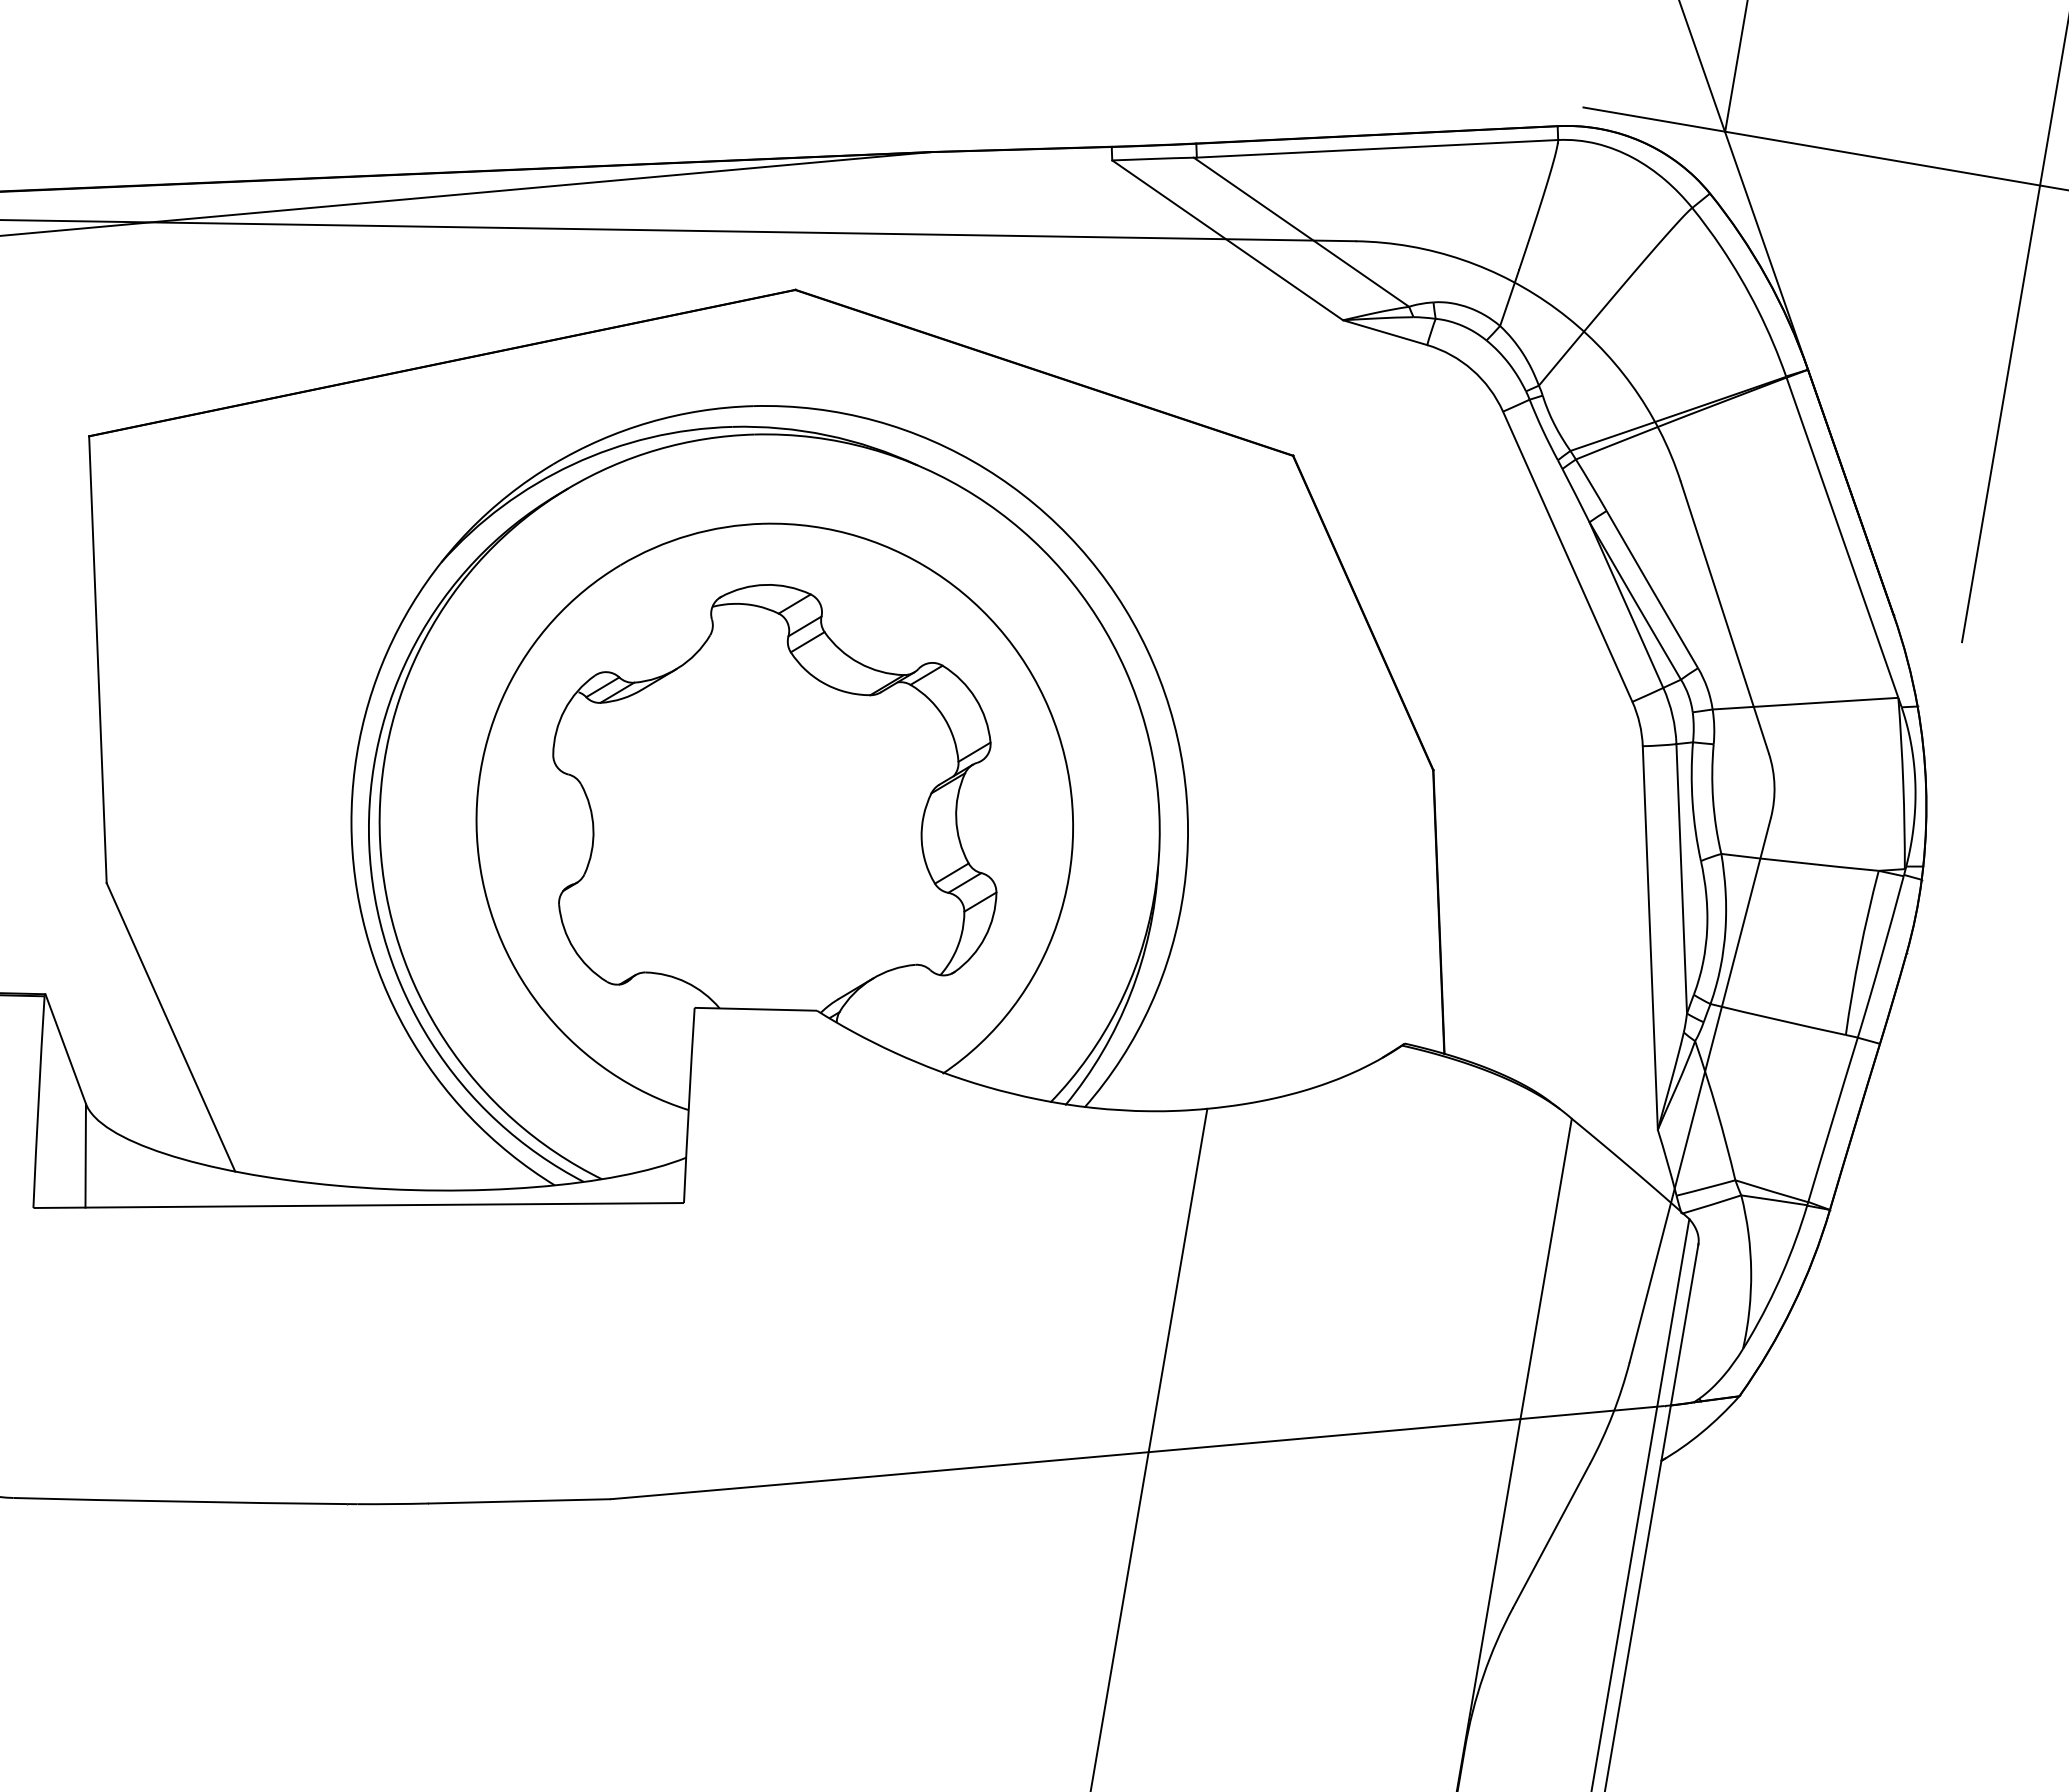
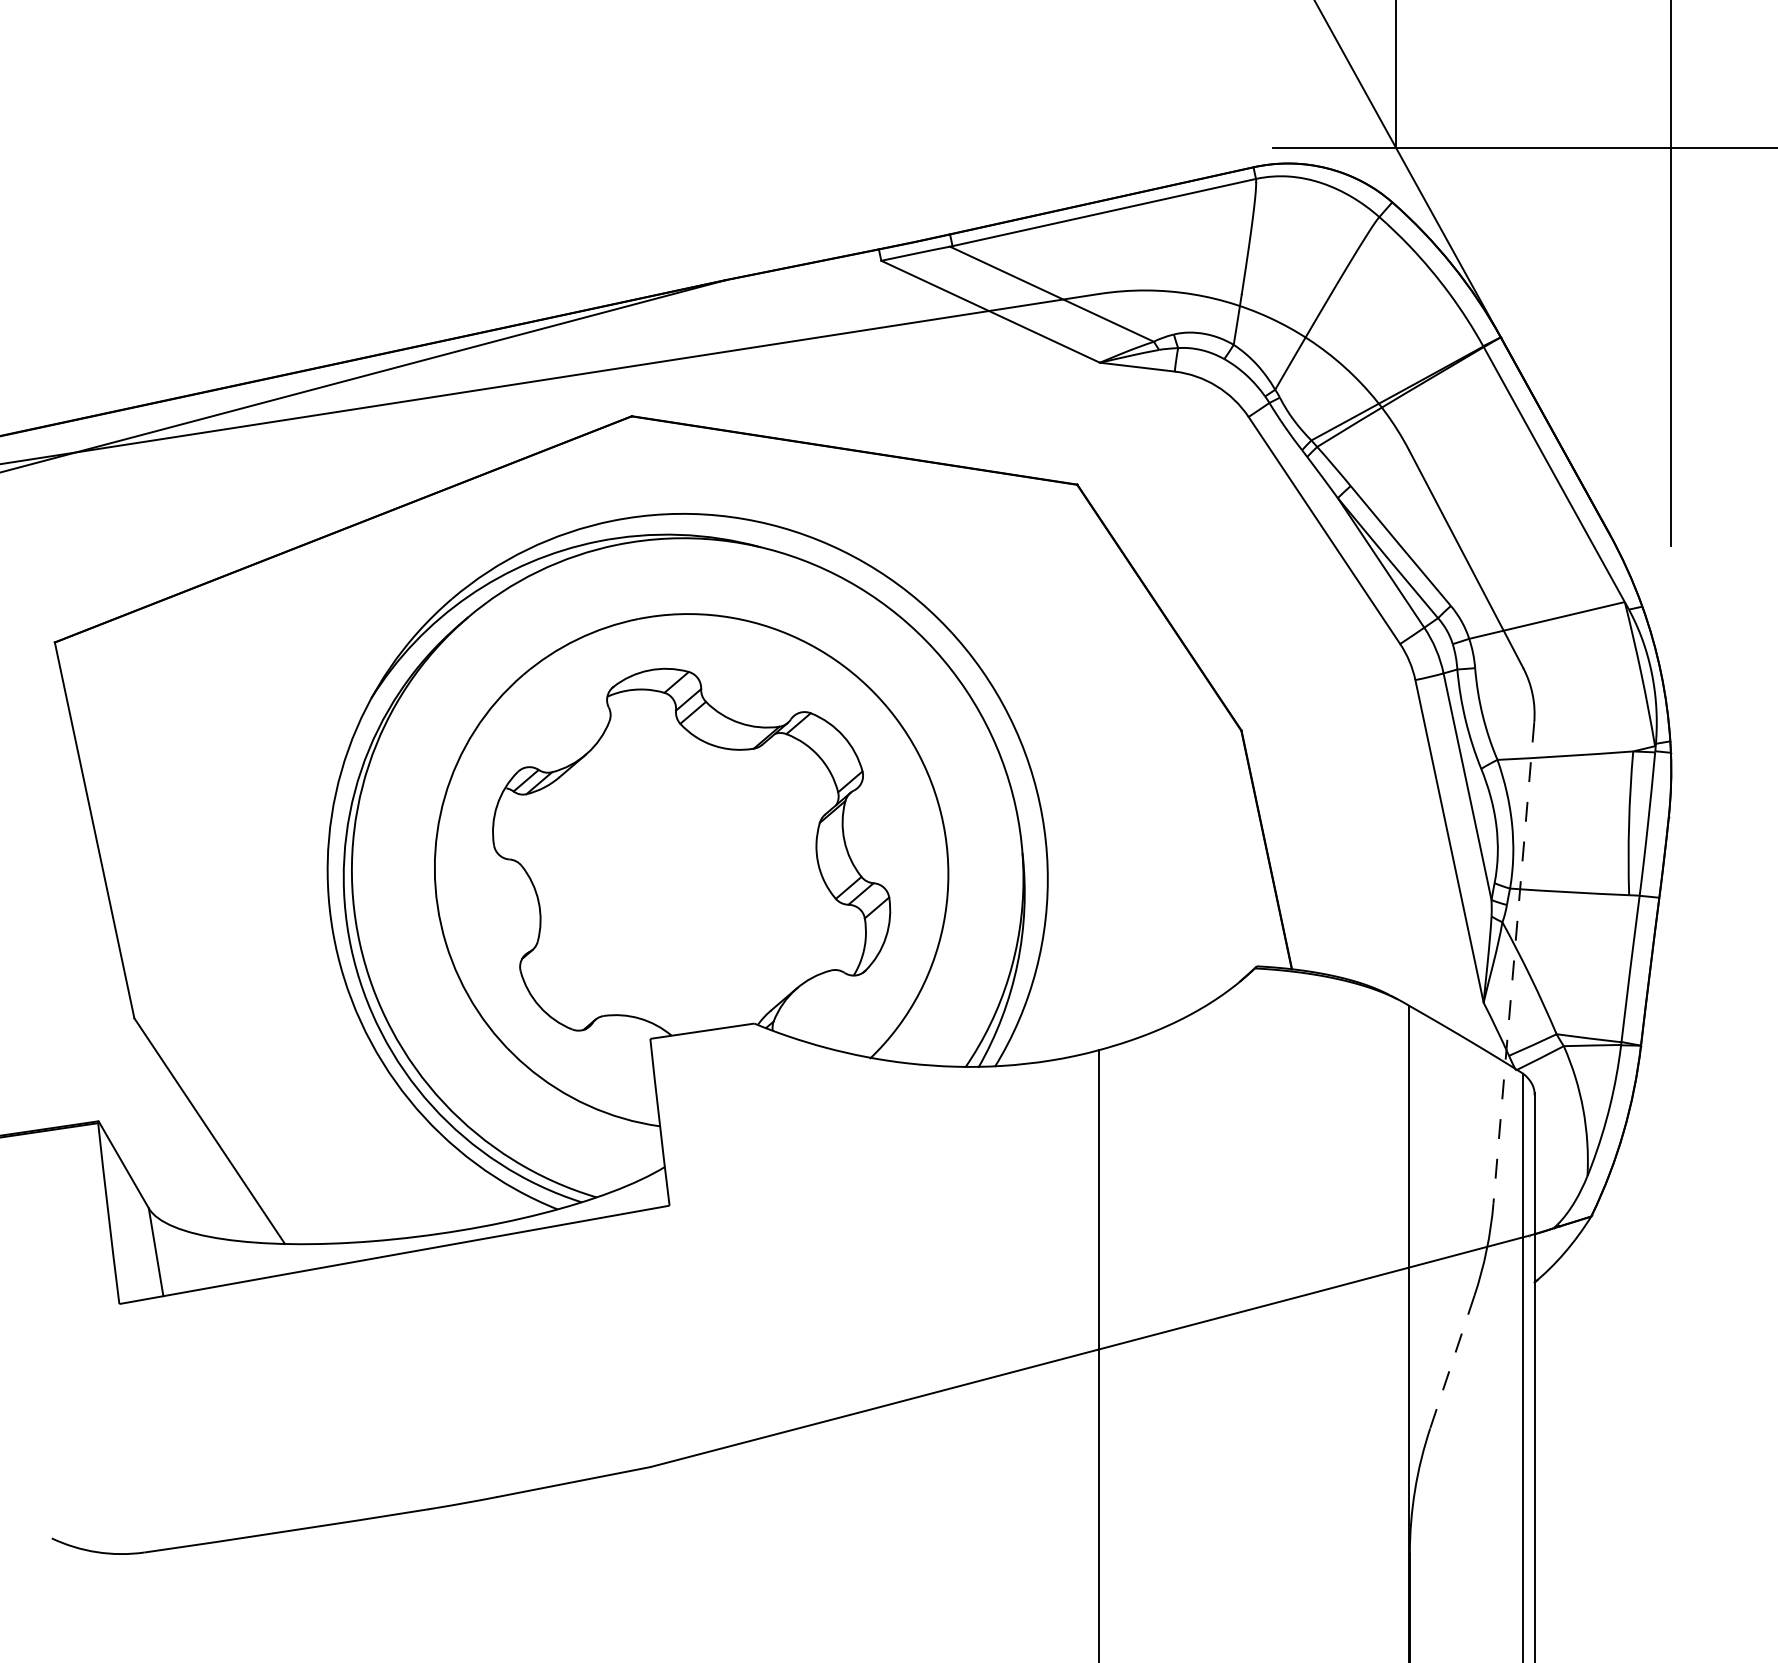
line: (1699, 1090) -> (1513, 963), solid -> dashed
line: (1551, 1536) -> (1452, 1362), solid -> dashed

